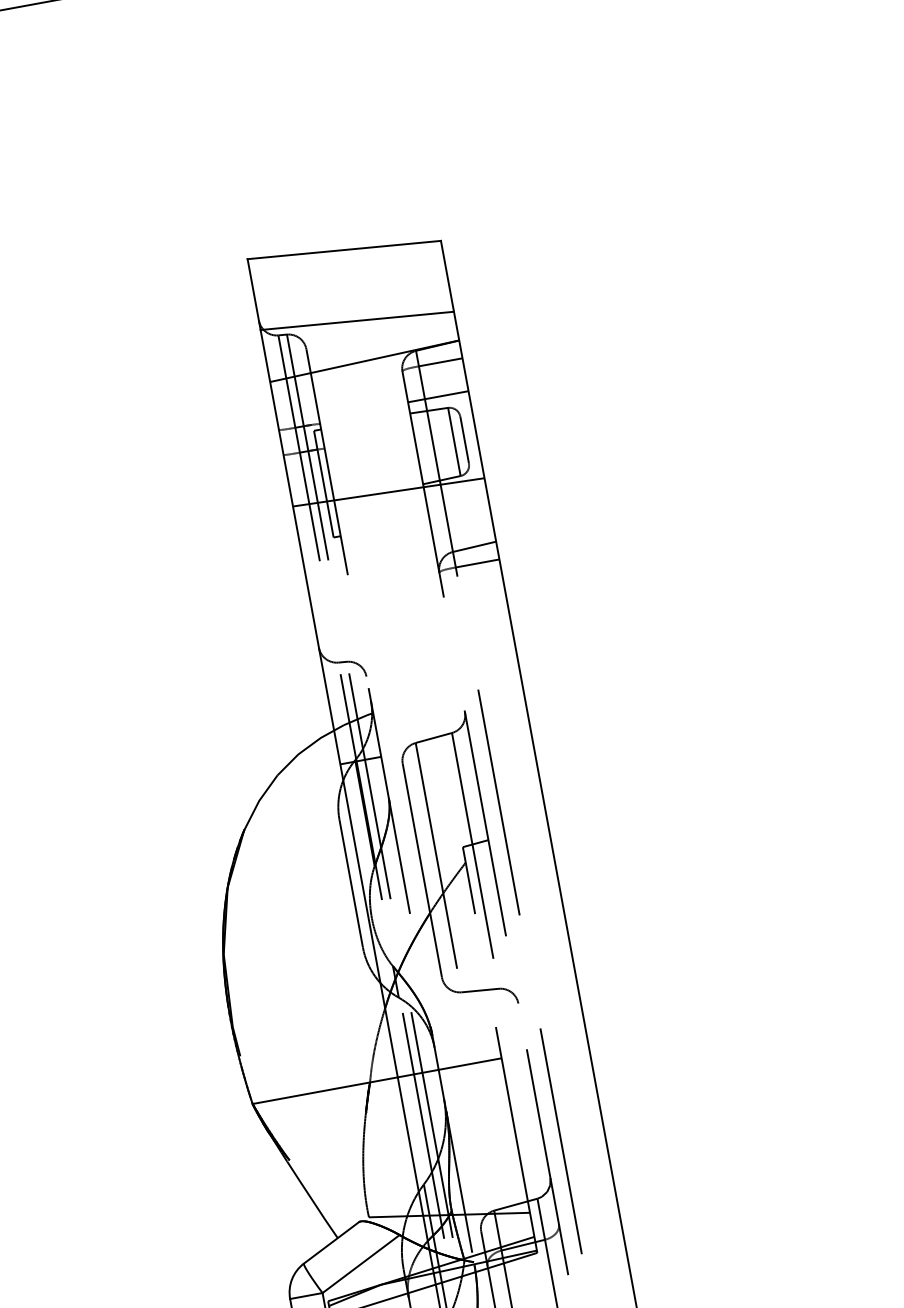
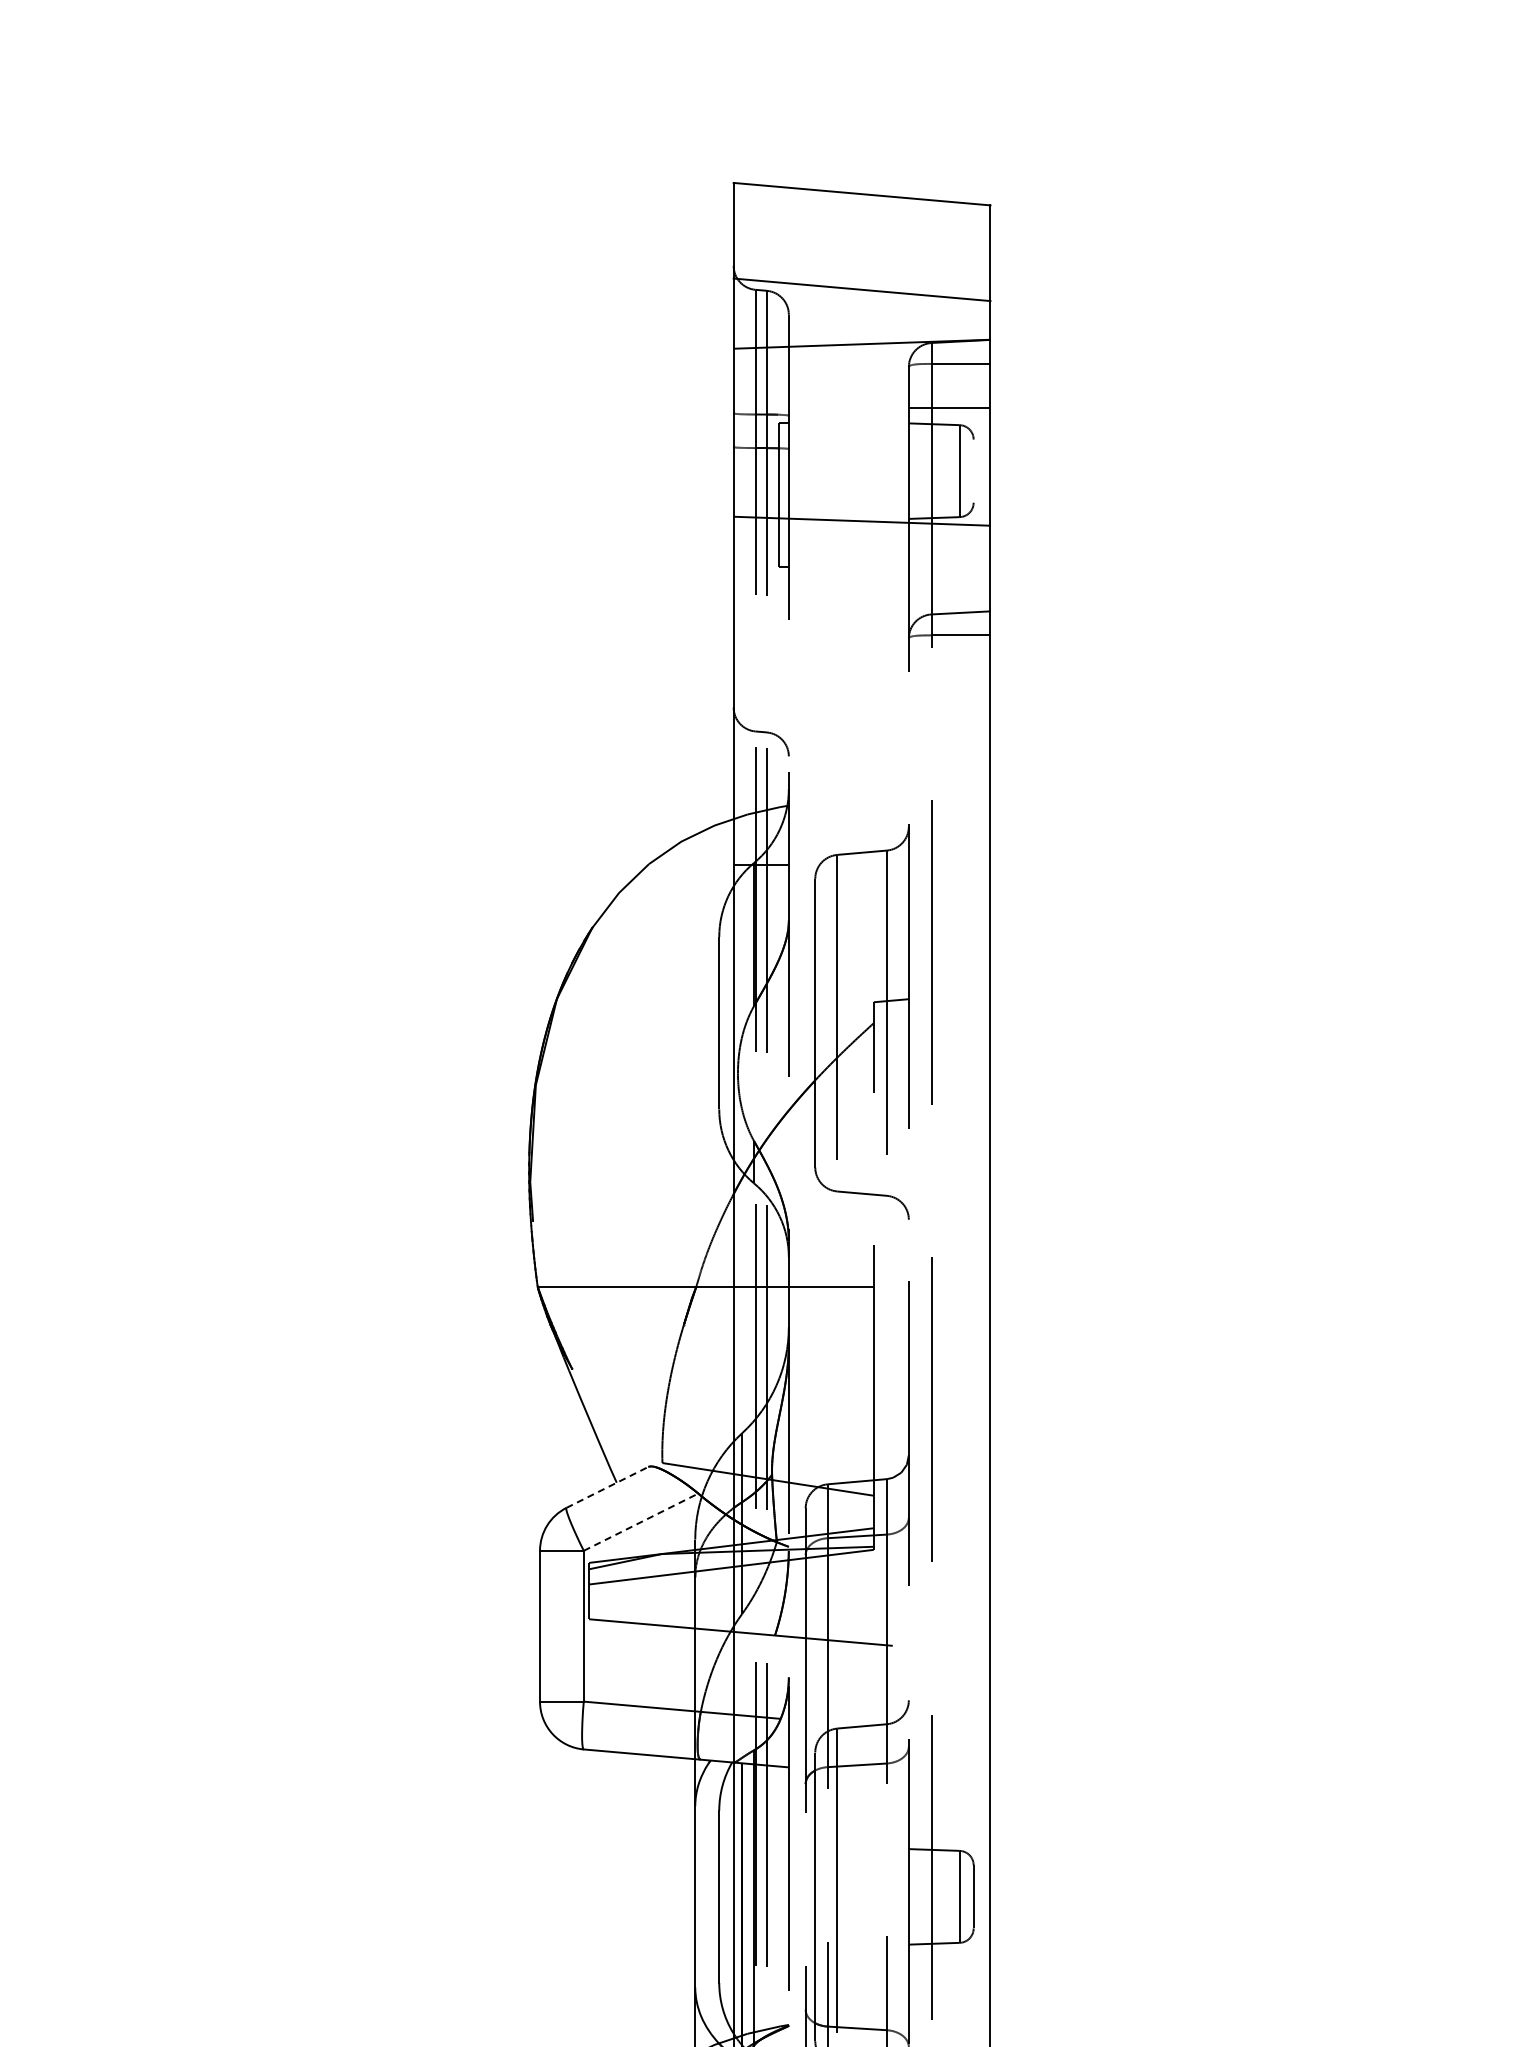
line: (464, 439) -> (973, 470), removed
line: (331, 1242) -> (607, 1487), solid -> dashed
line: (361, 1263) -> (641, 1521), solid -> dashed

